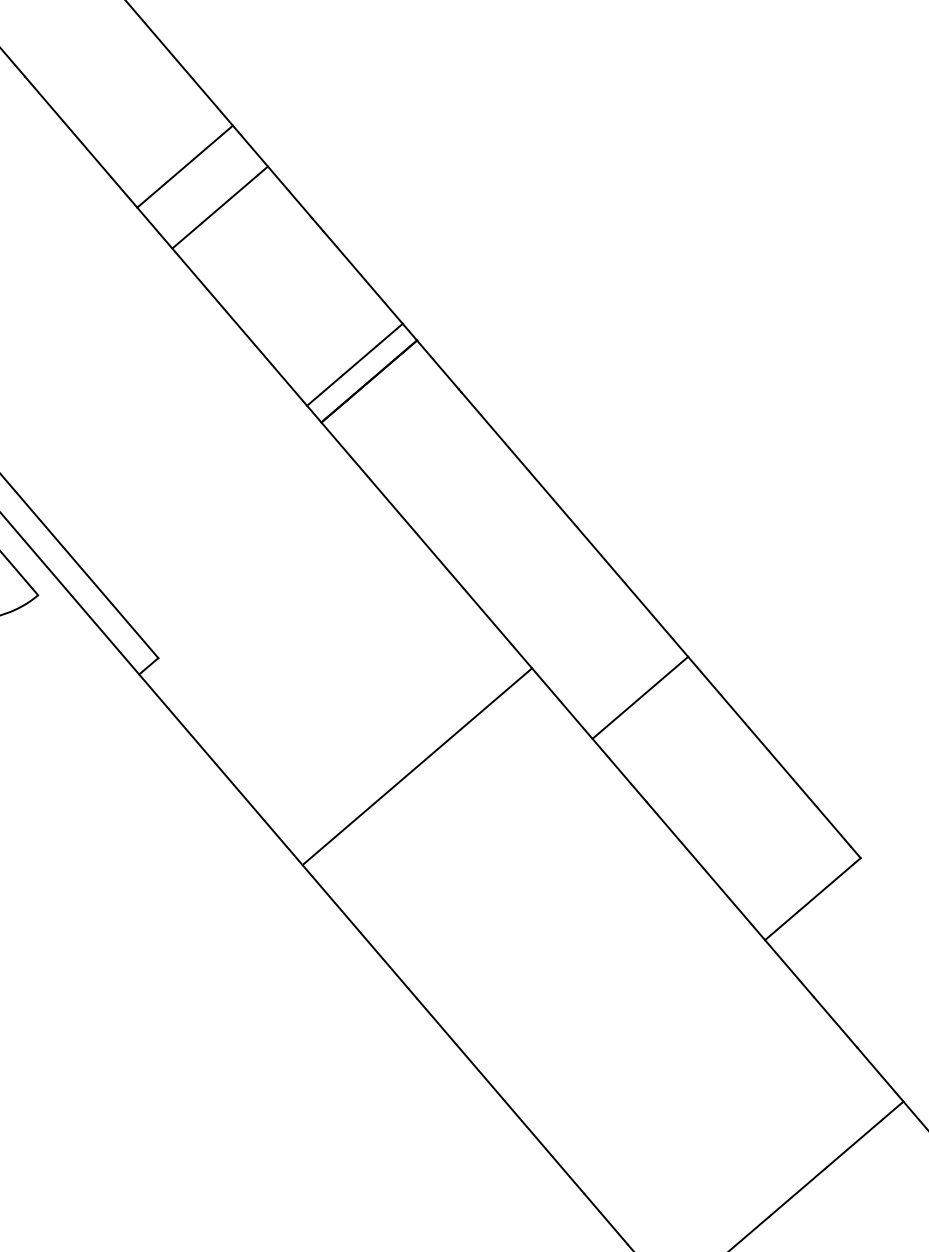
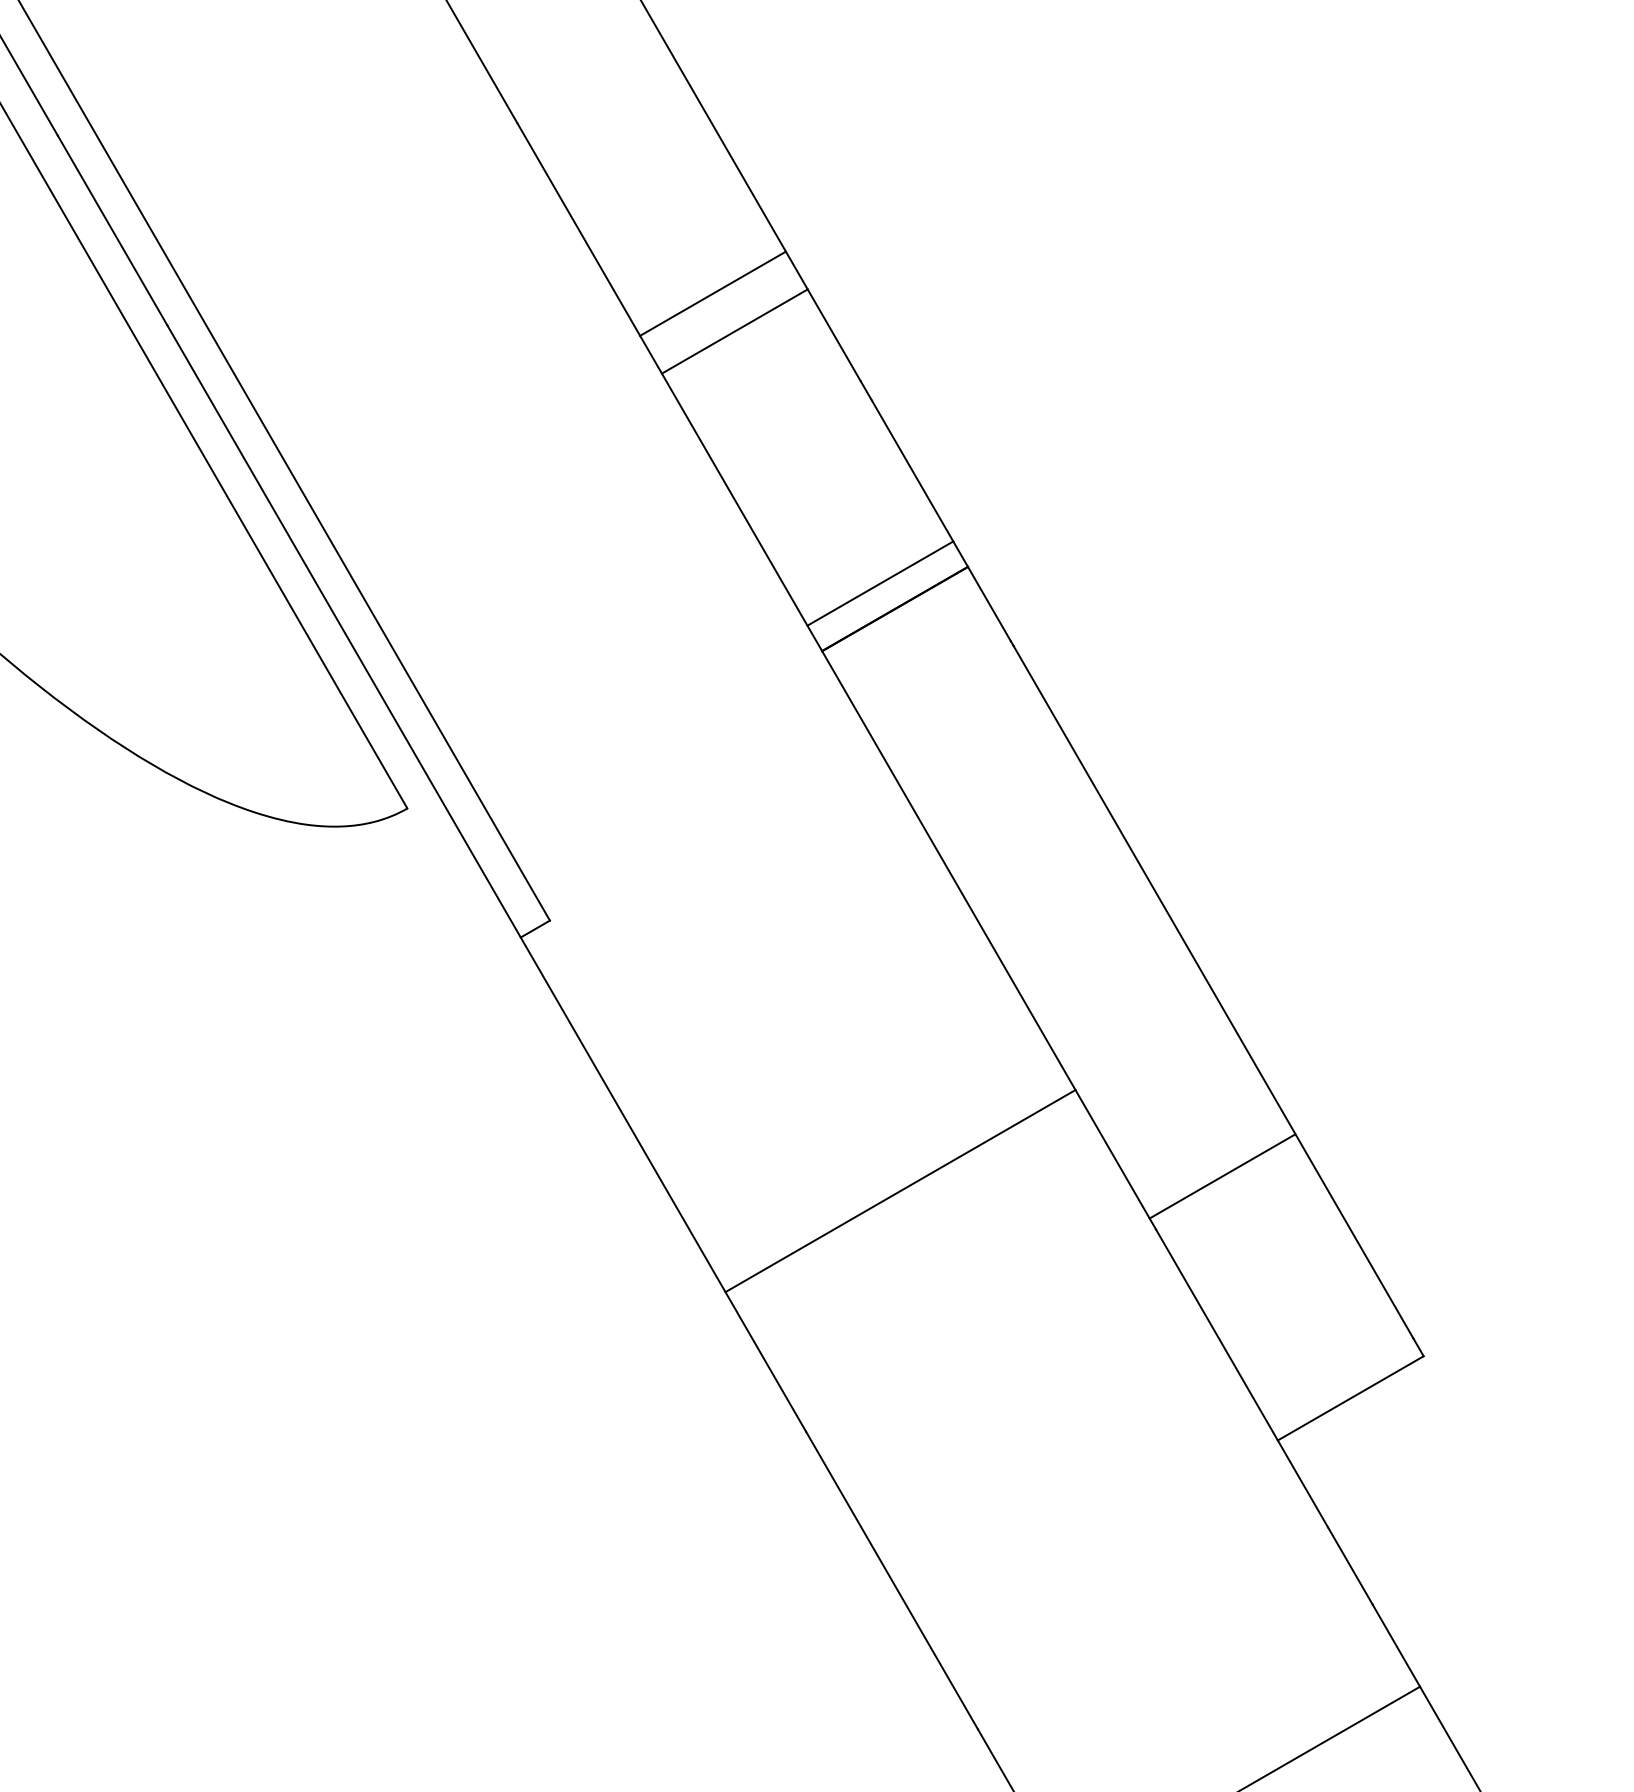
line: (184, 166) -> (734, 331), moved
line: (219, 207) -> (712, 293), moved
line: (640, 697) -> (1222, 1176), moved
line: (417, 767) -> (900, 1191), moved

